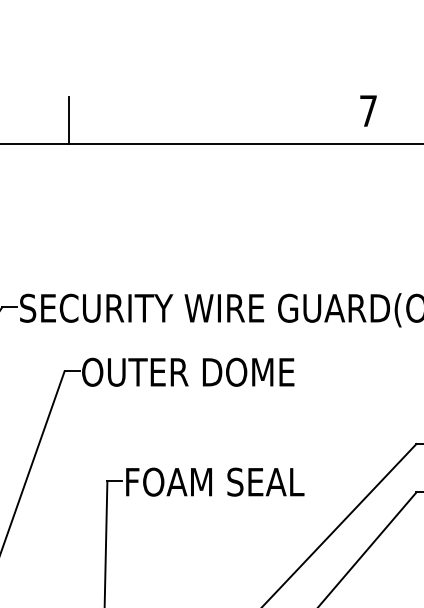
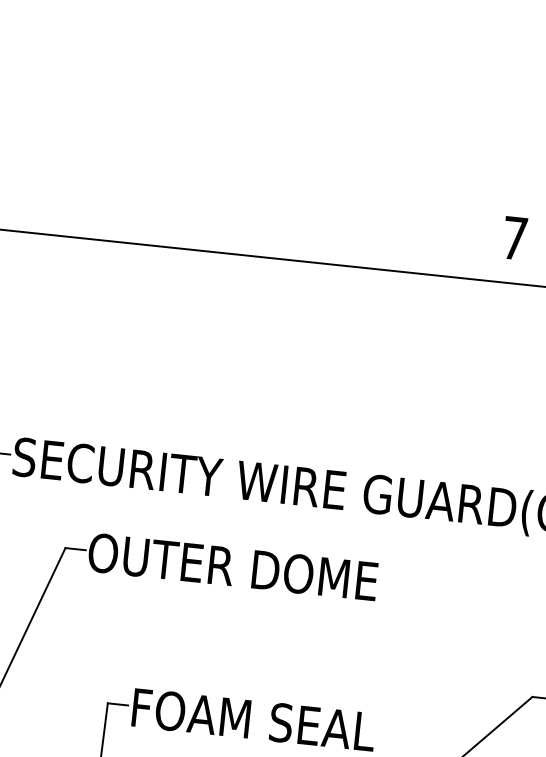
line: (68, 120) -> (106, 208), removed

